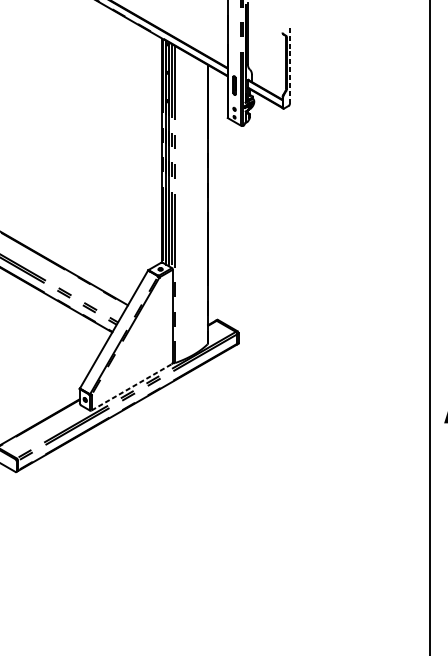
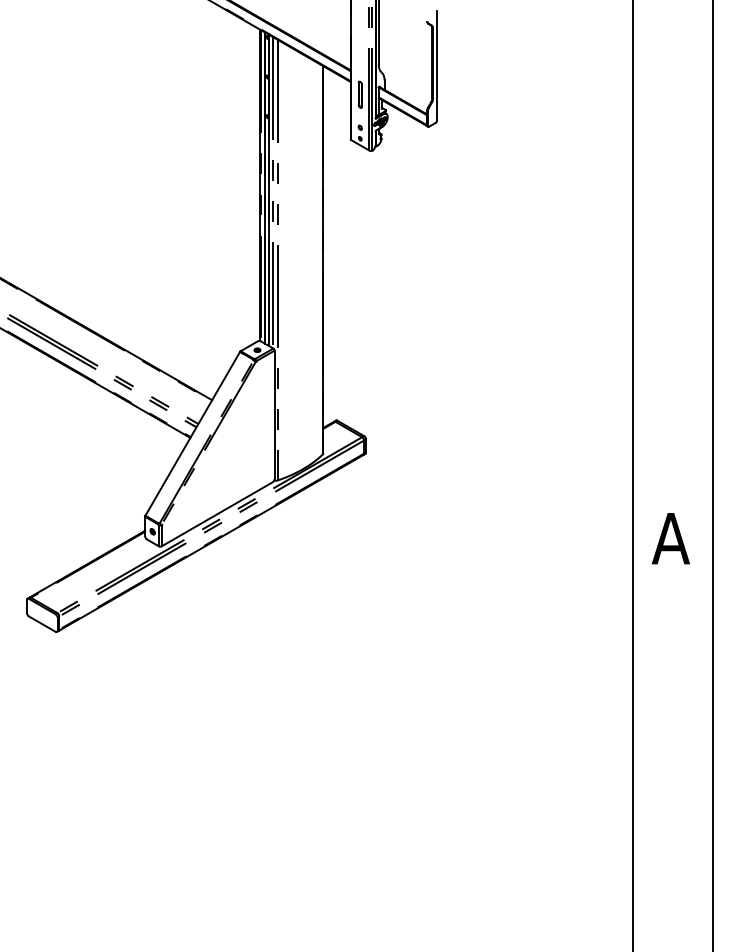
line: (290, 64) -> (437, 65), dashed -> solid
line: (131, 387) -> (217, 514), dashed -> solid

